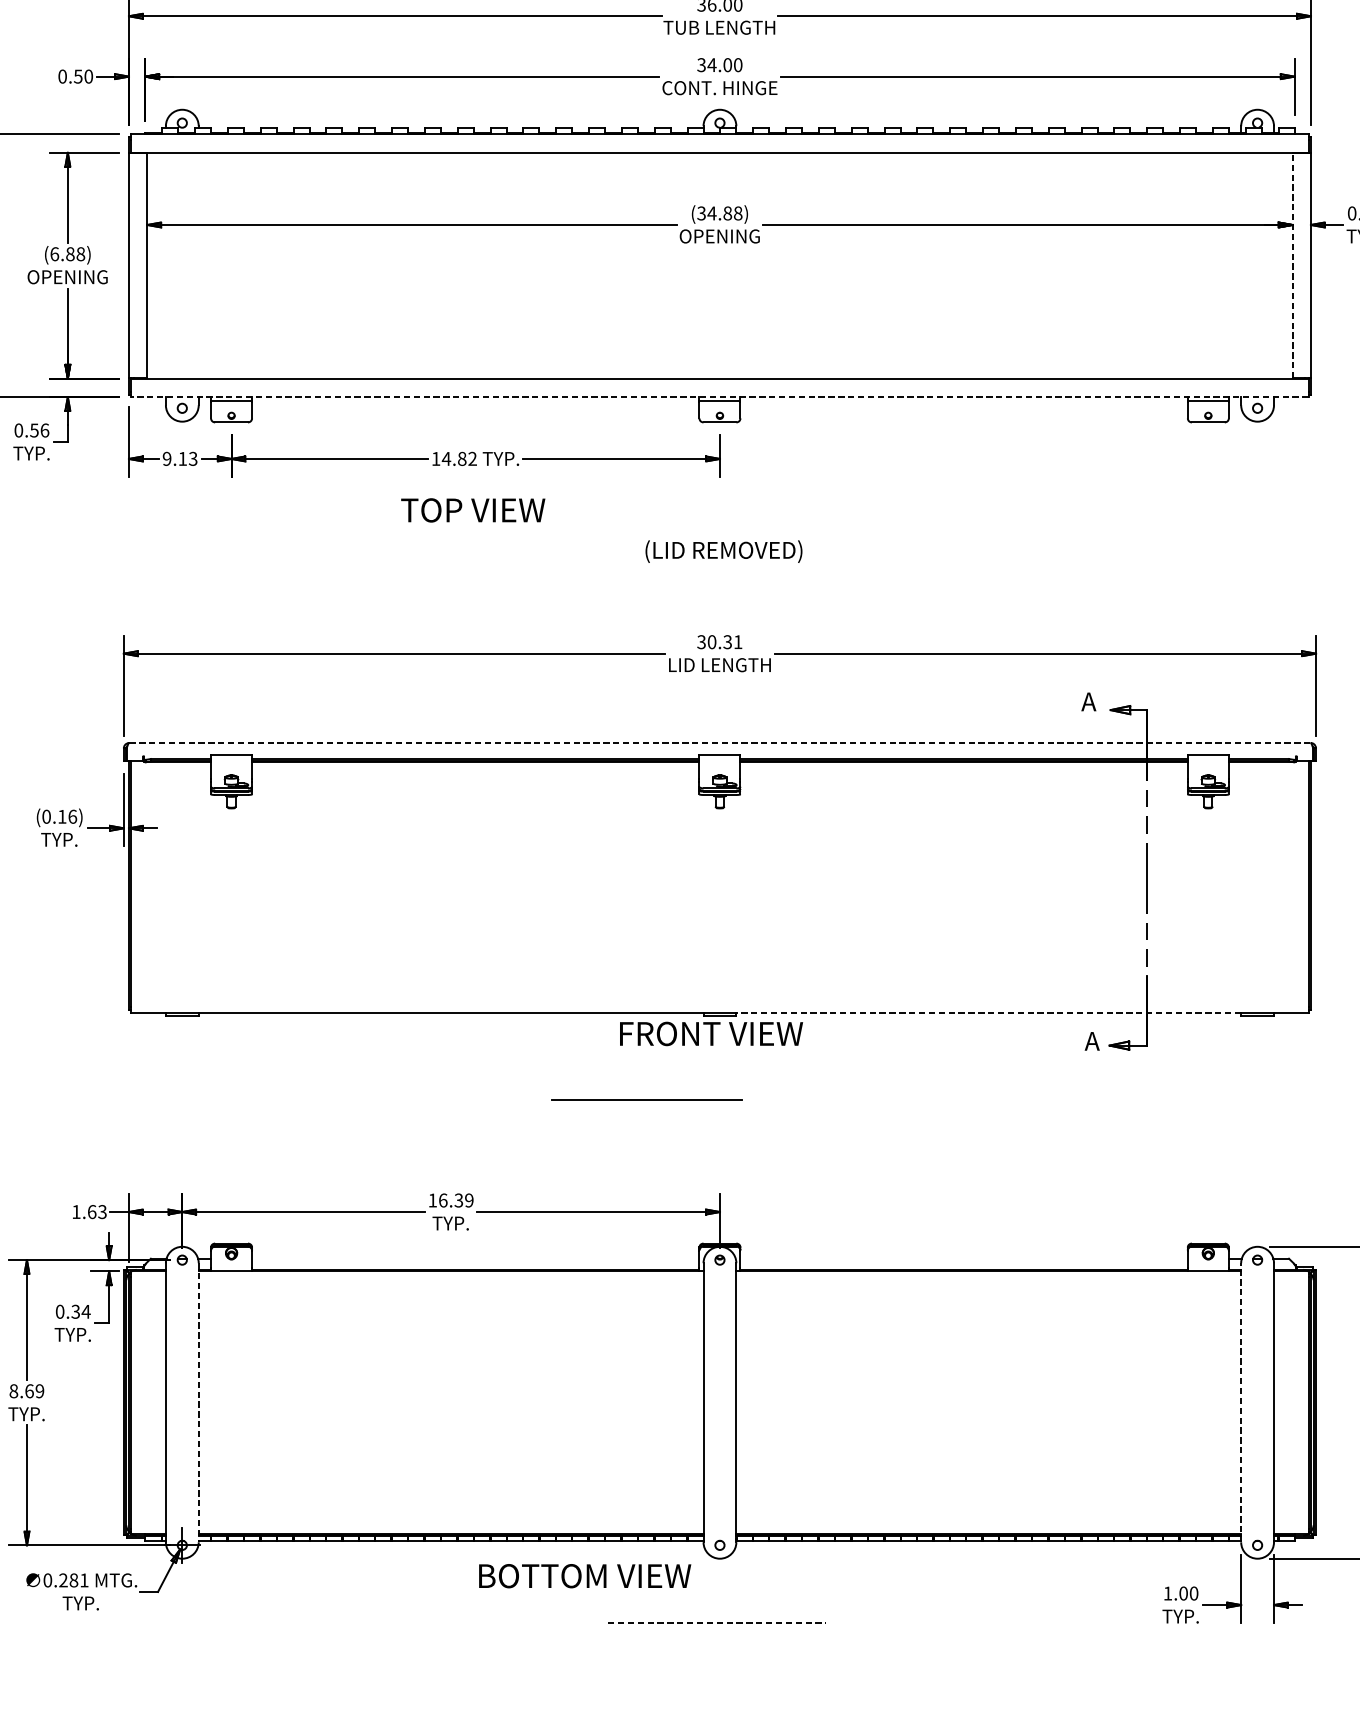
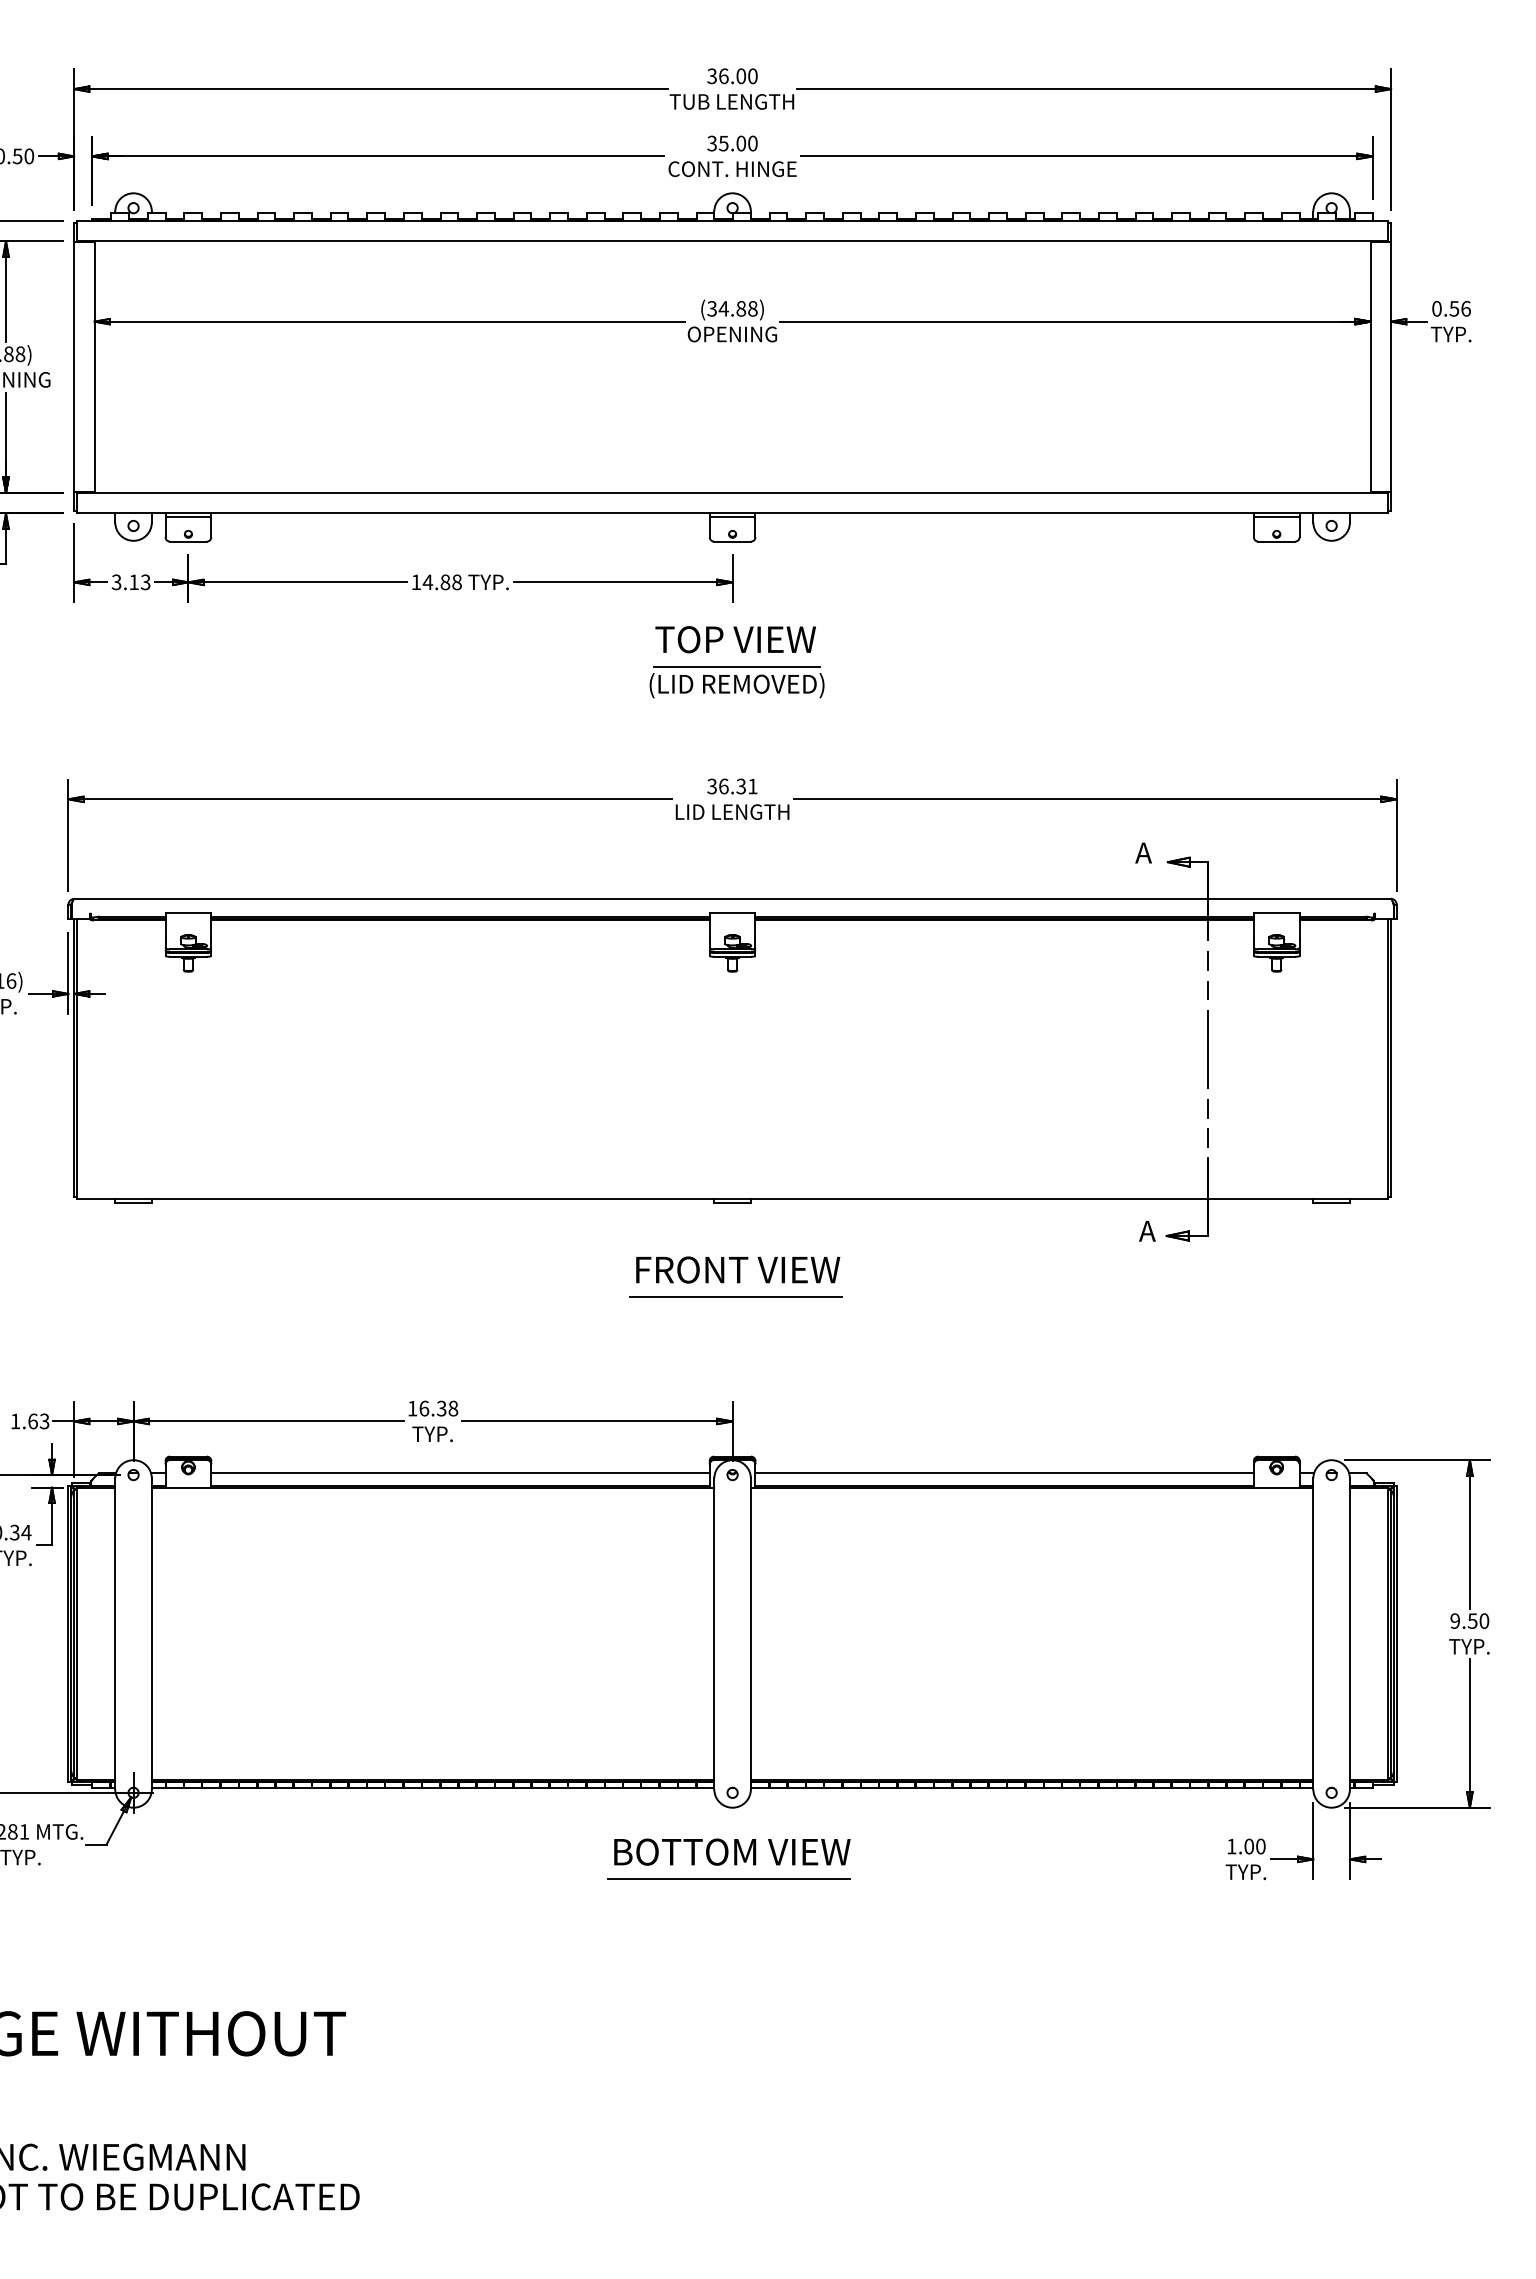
text: (711, 65) -> (723, 143), 34.00 -> 35.00
line: (1292, 265) -> (1370, 366), dashed -> solid
line: (719, 397) -> (732, 513), dashed -> solid
text: (167, 459) -> (116, 582), 9.13 -> 3.13
text: (472, 459) -> (456, 582), 14.82 -> 14.88
text: (473, 510) -> (735, 639), moved
line: (724, 534) -> (737, 666), added
text: (711, 642) -> (723, 786), 30.31 -> 36.31
line: (720, 742) -> (733, 898), dashed -> solid
line: (988, 1012) -> (1031, 1199), dashed -> solid
text: (711, 1033) -> (738, 1269), moved
line: (647, 1099) -> (735, 1296), moved
text: (469, 1200) -> (453, 1408), 16.39 -> 16.38
line: (475, 1258) -> (460, 1473), added
line: (963, 1258) -> (1004, 1473), added
line: (1241, 1402) -> (1313, 1633), dashed -> solid
line: (198, 1403) -> (151, 1634), dashed -> solid
text: (585, 1575) -> (732, 1851), moved
line: (717, 1622) -> (729, 1878), dashed -> solid

